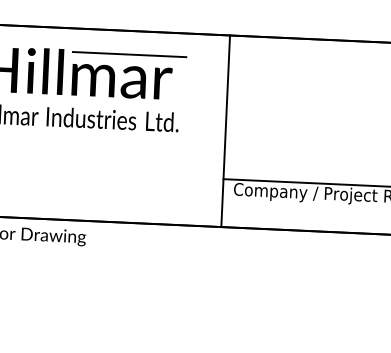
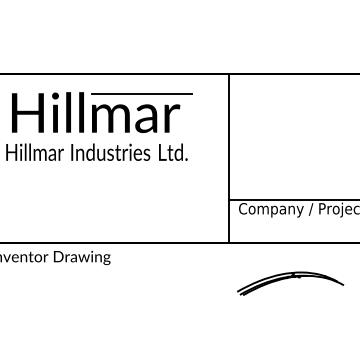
part: (288, 276) -> (290, 283), added

